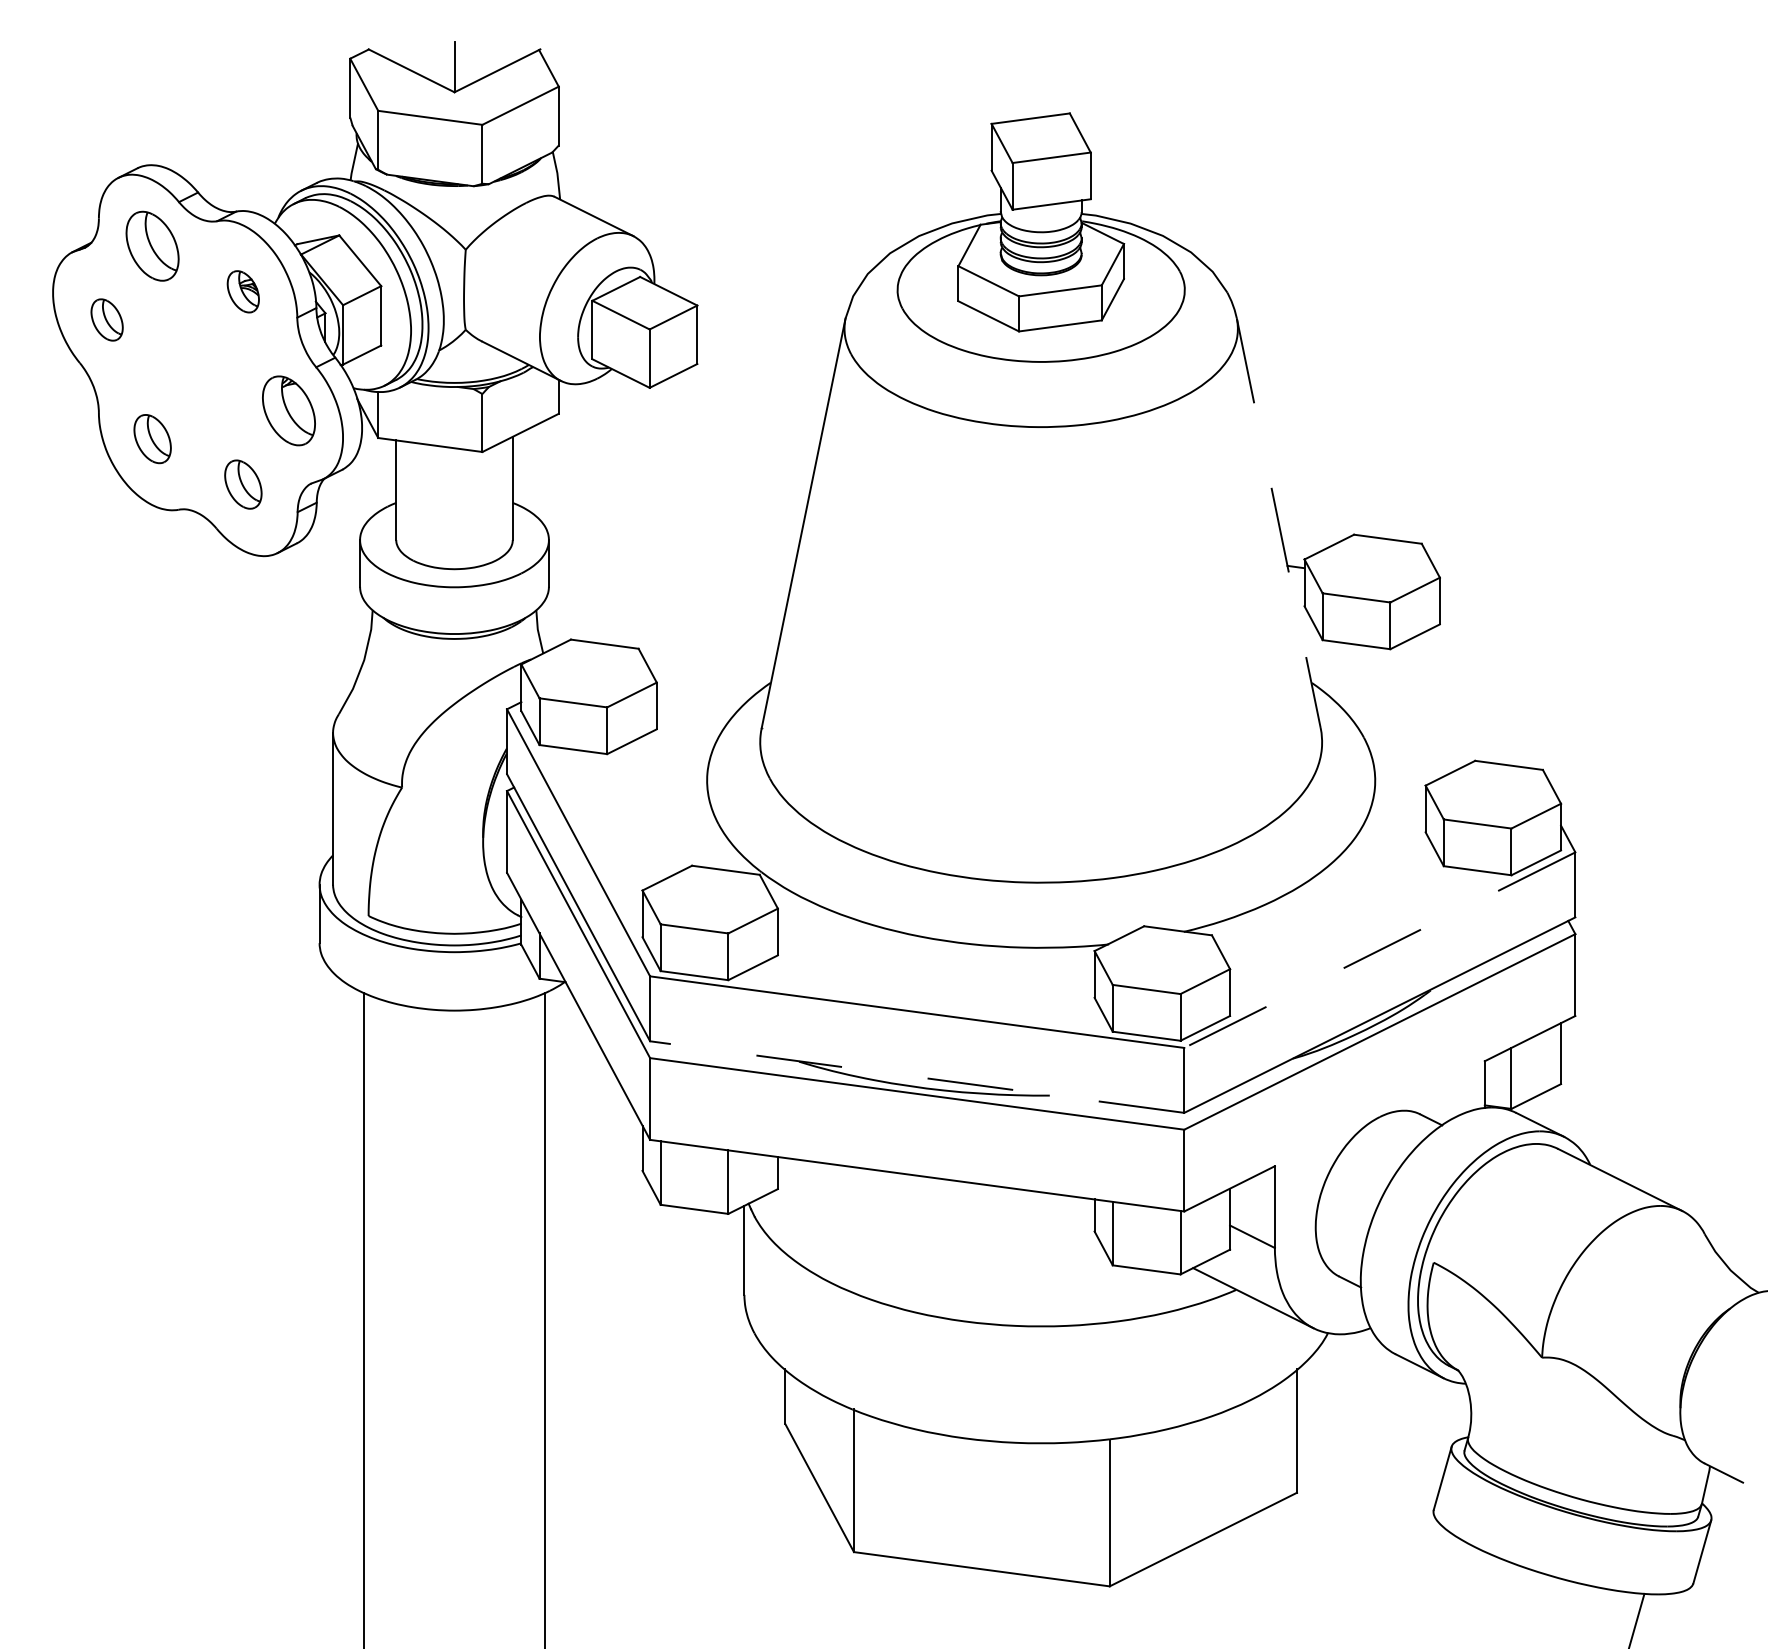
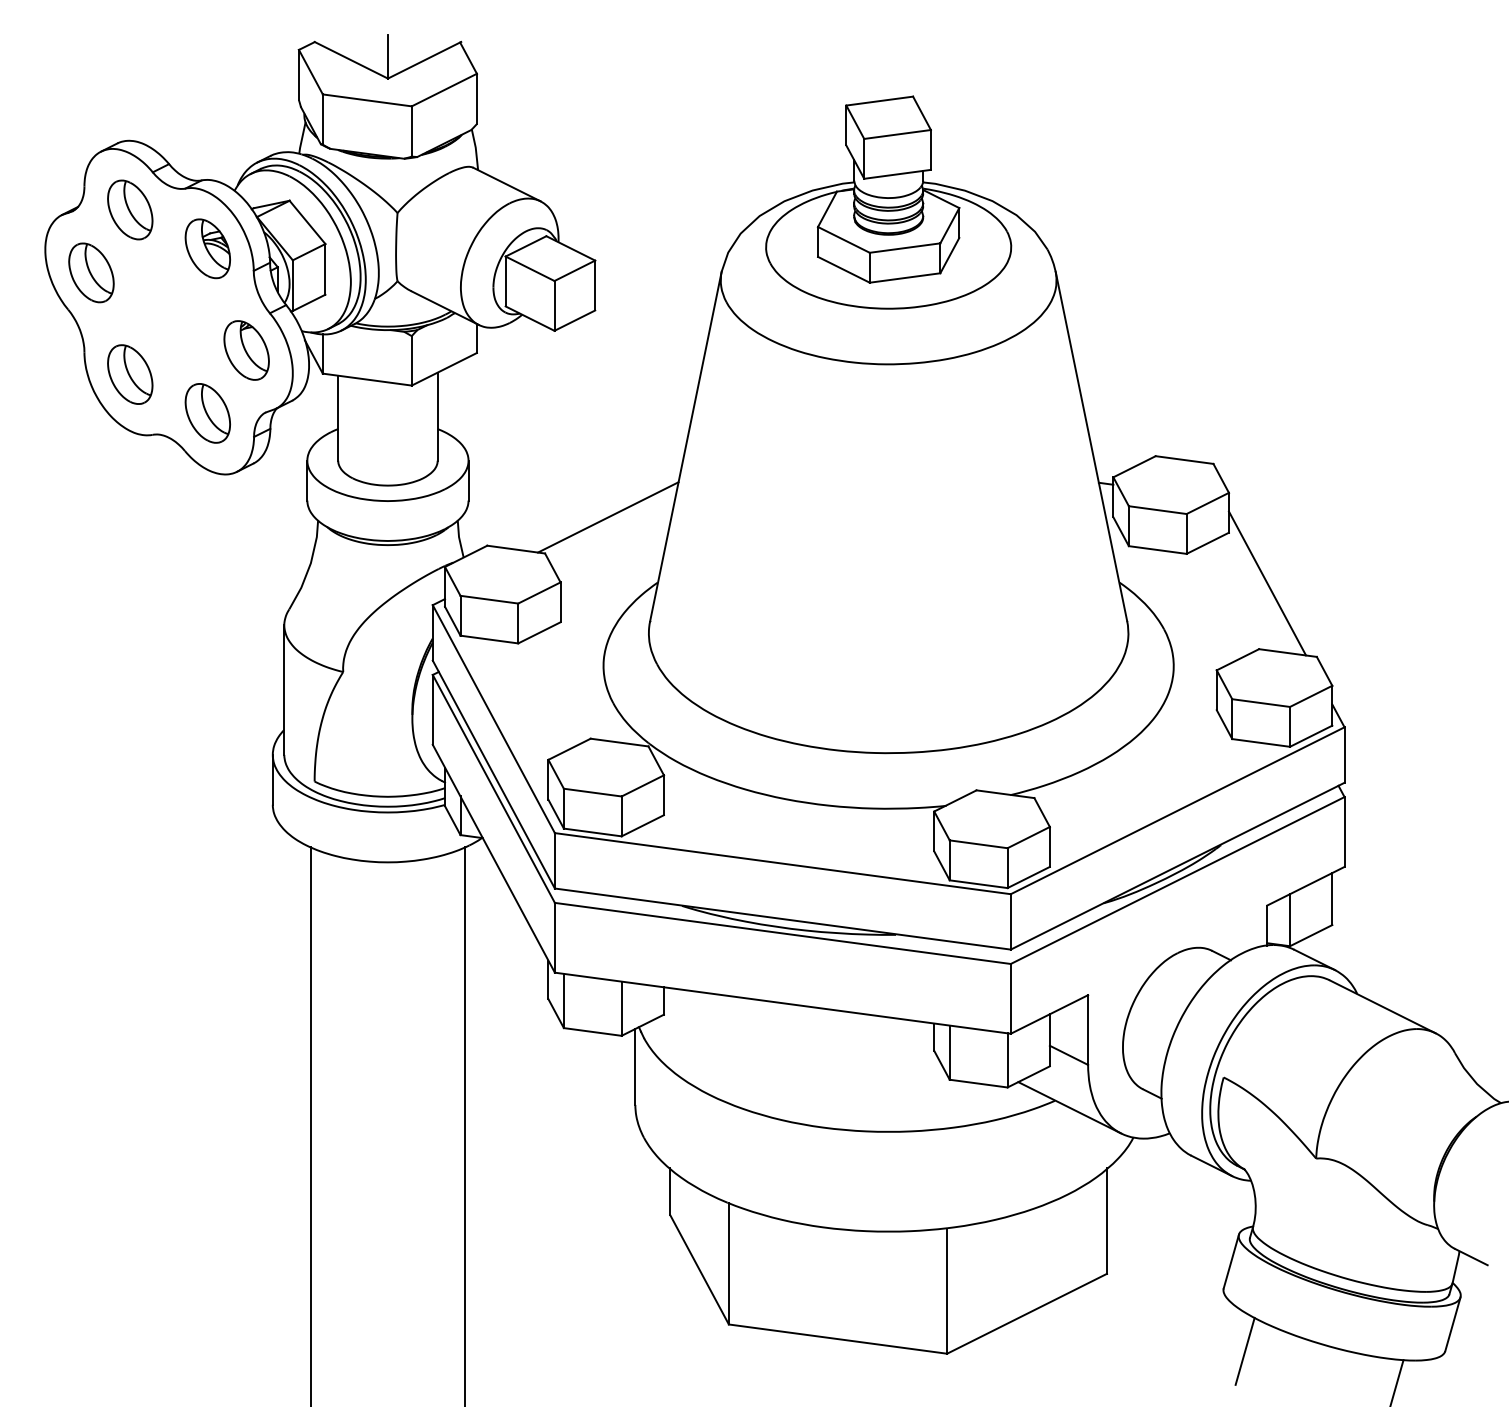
part: (243, 291) -> (207, 248), size x1.67
part: (107, 319) -> (91, 272), size x1.67
part: (152, 439) -> (130, 374), size x1.43
part: (243, 484) -> (207, 413), size x1.43
line: (1278, 523) -> (1091, 446), dashed -> solid
line: (712, 606) -> (608, 517), added
line: (1485, 683) -> (1267, 583), added
line: (1379, 949) -> (1177, 810), dashed -> solid
line: (916, 1077) -> (782, 919), dashed -> solid
line: (1458, 1582) -> (1244, 1350), added

